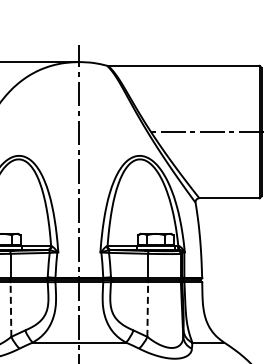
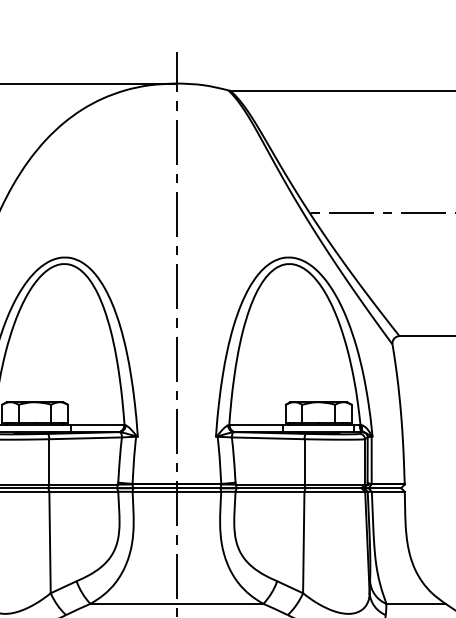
line: (10, 309) -> (49, 542), dashed -> solid
line: (147, 309) -> (303, 542), dashed -> solid

